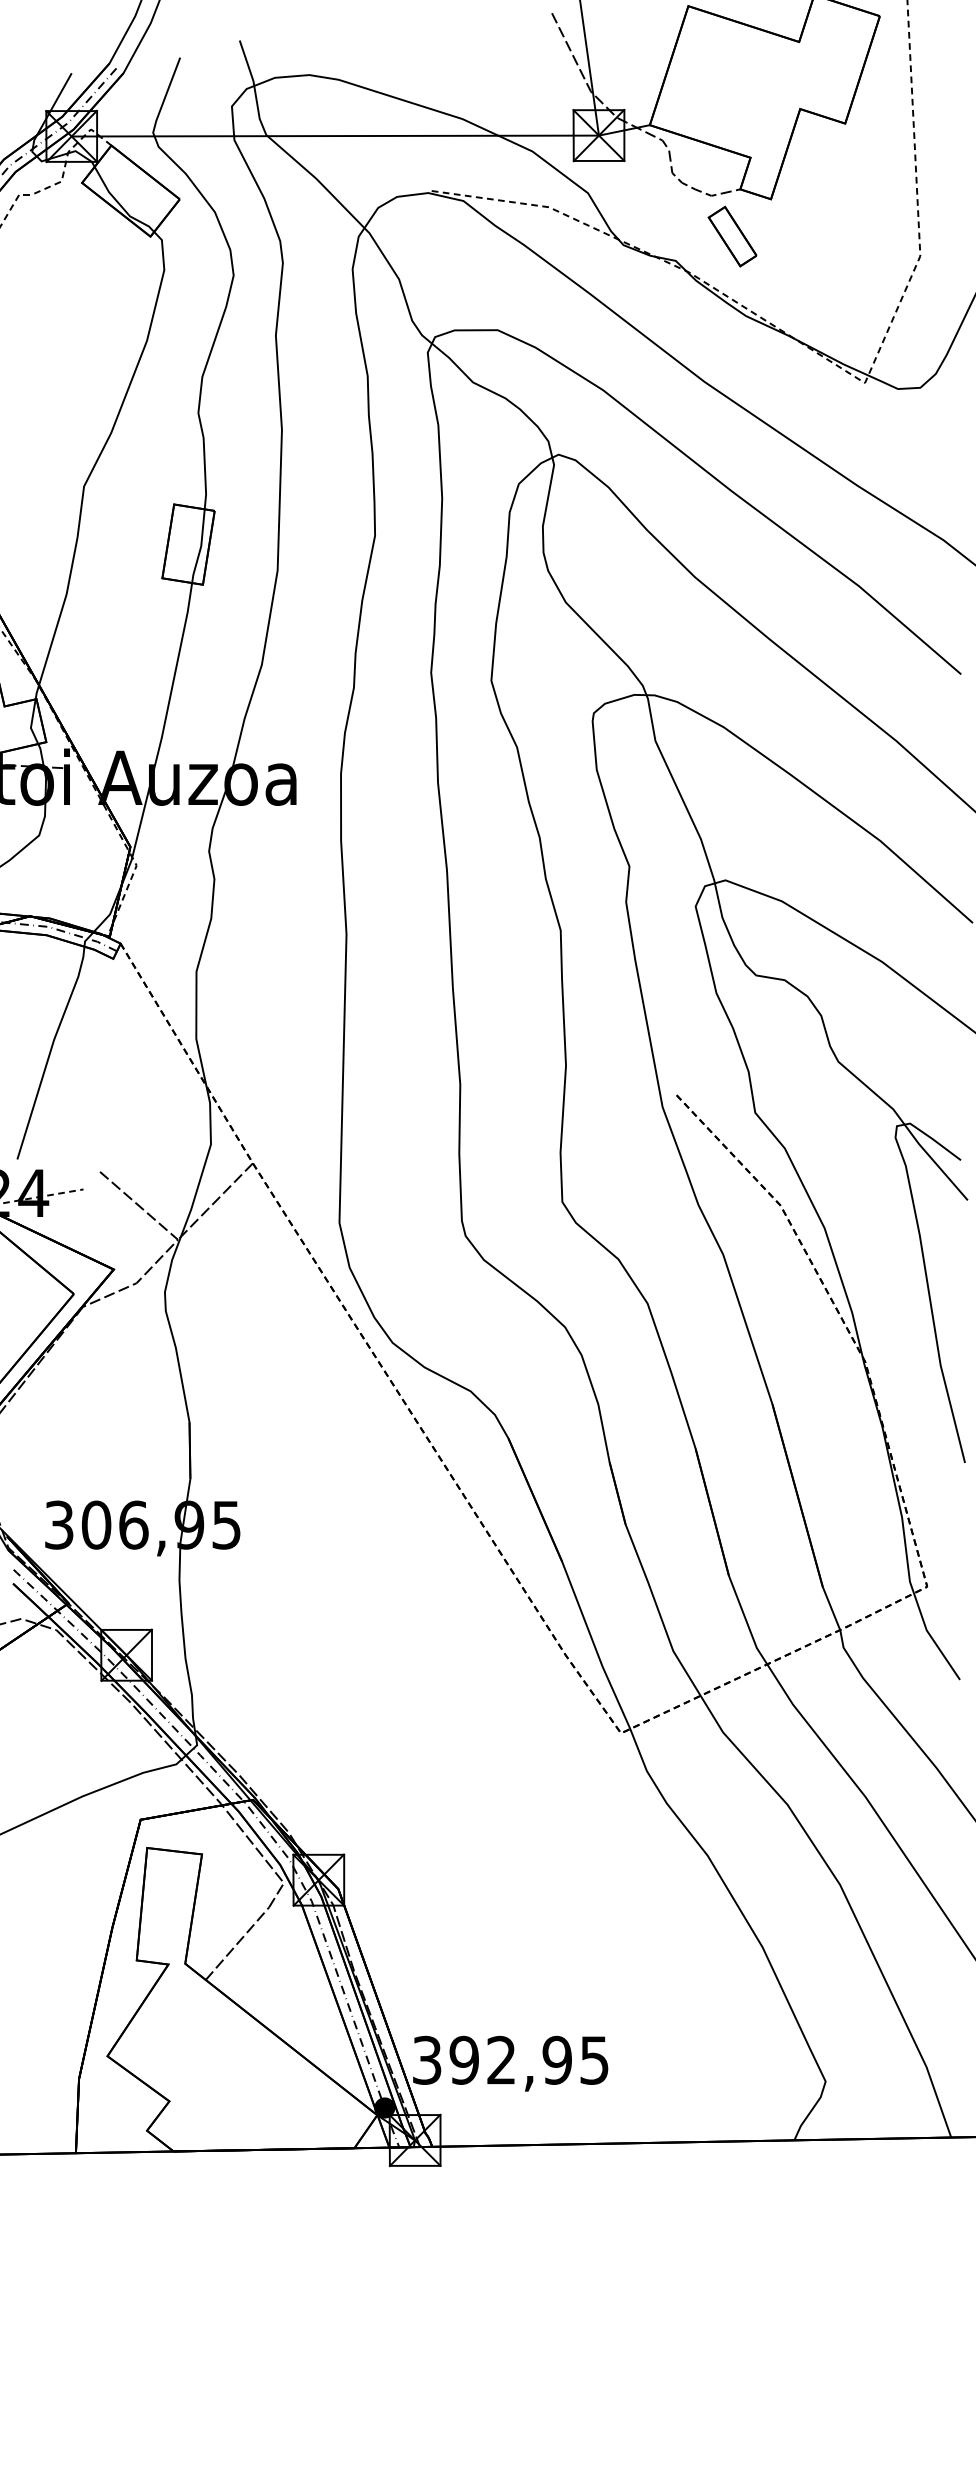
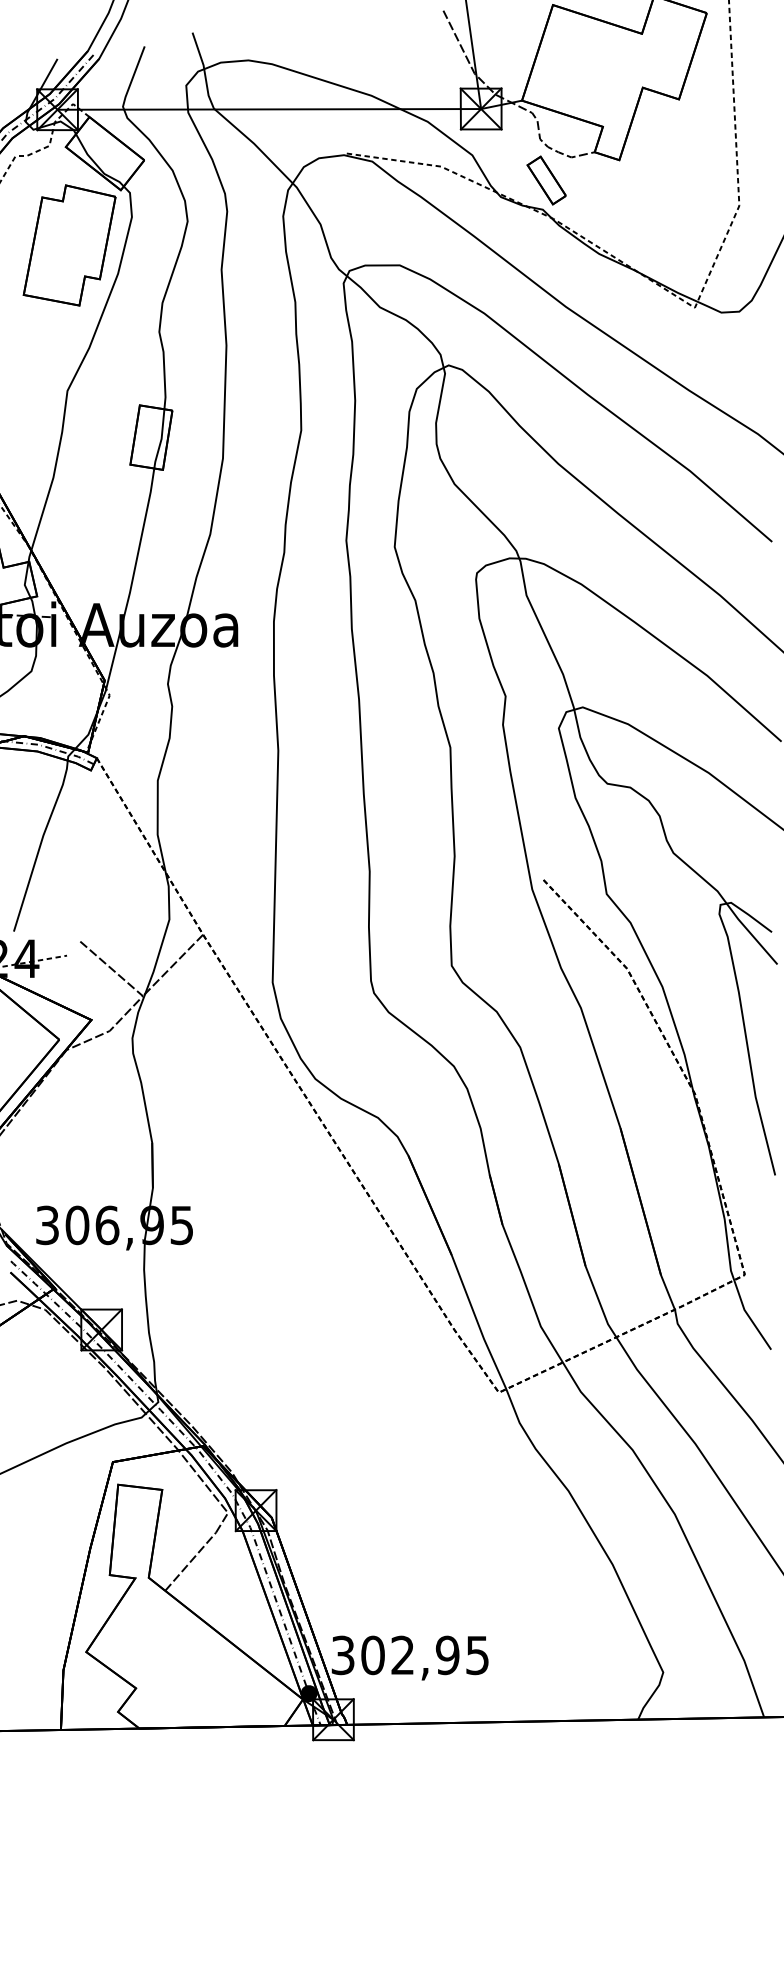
part: (732, 236) -> (546, 180), moved
part: (86, 305) -> (69, 245), added
text: (464, 2060) -> (373, 1655), 392,95 -> 302,95

